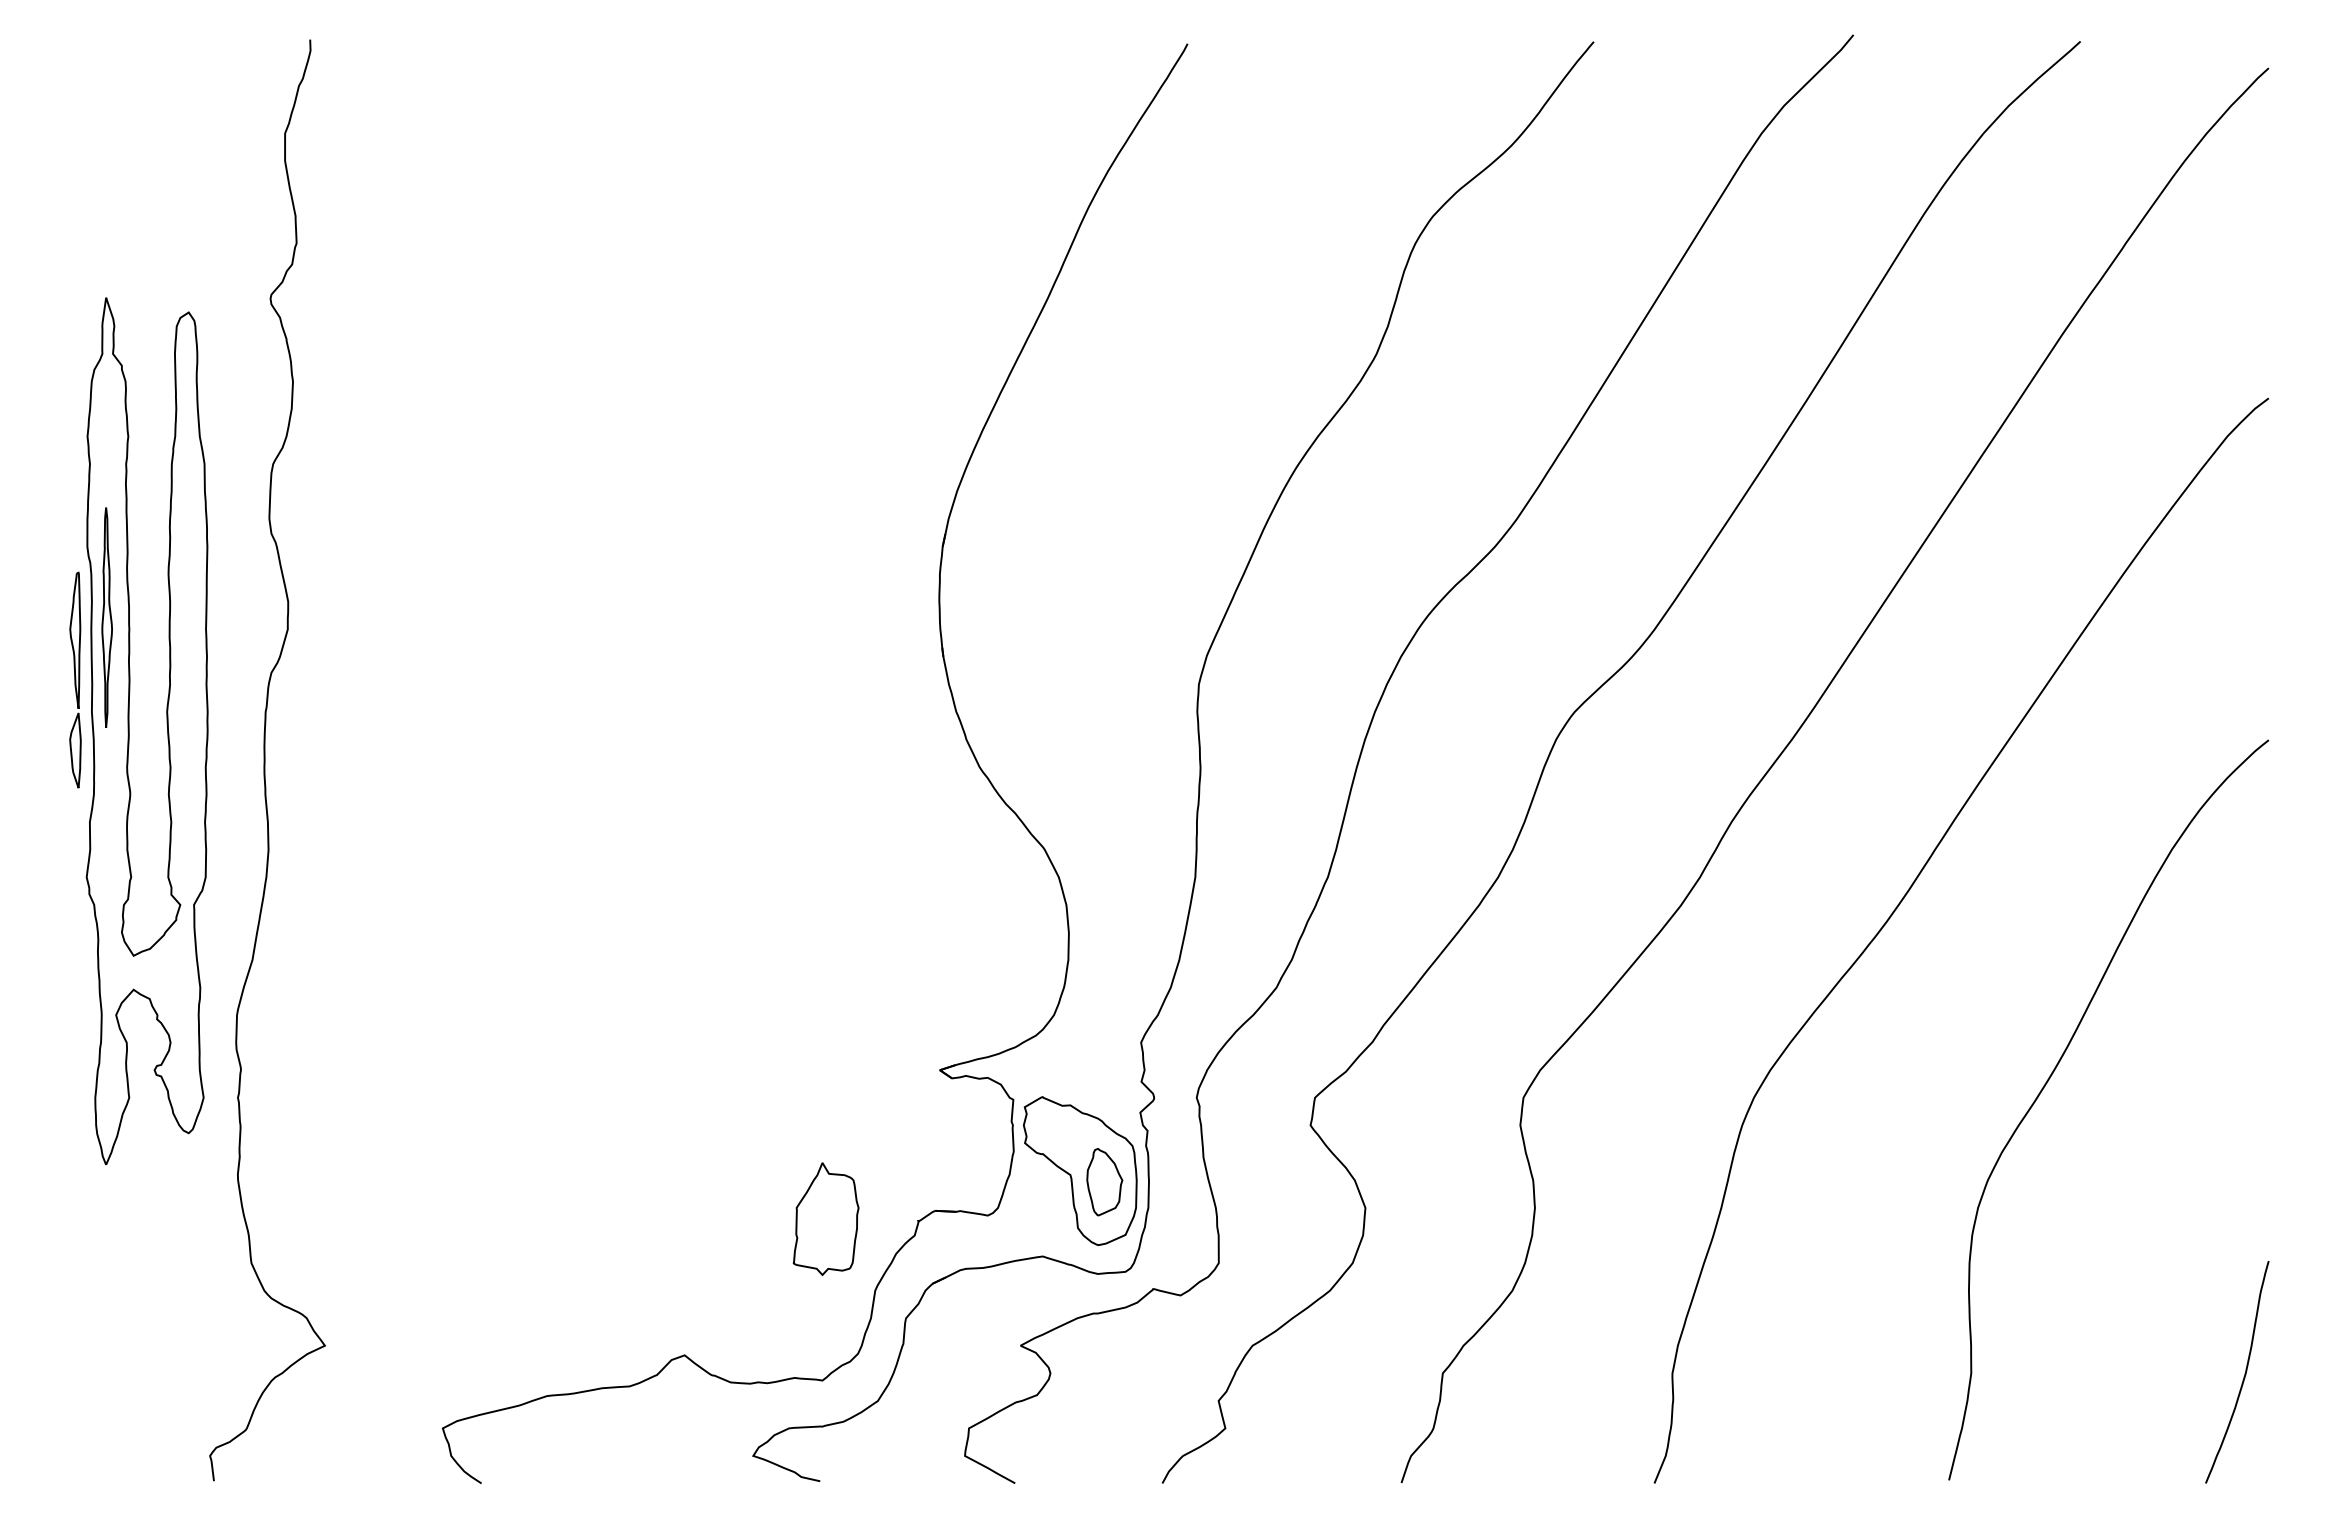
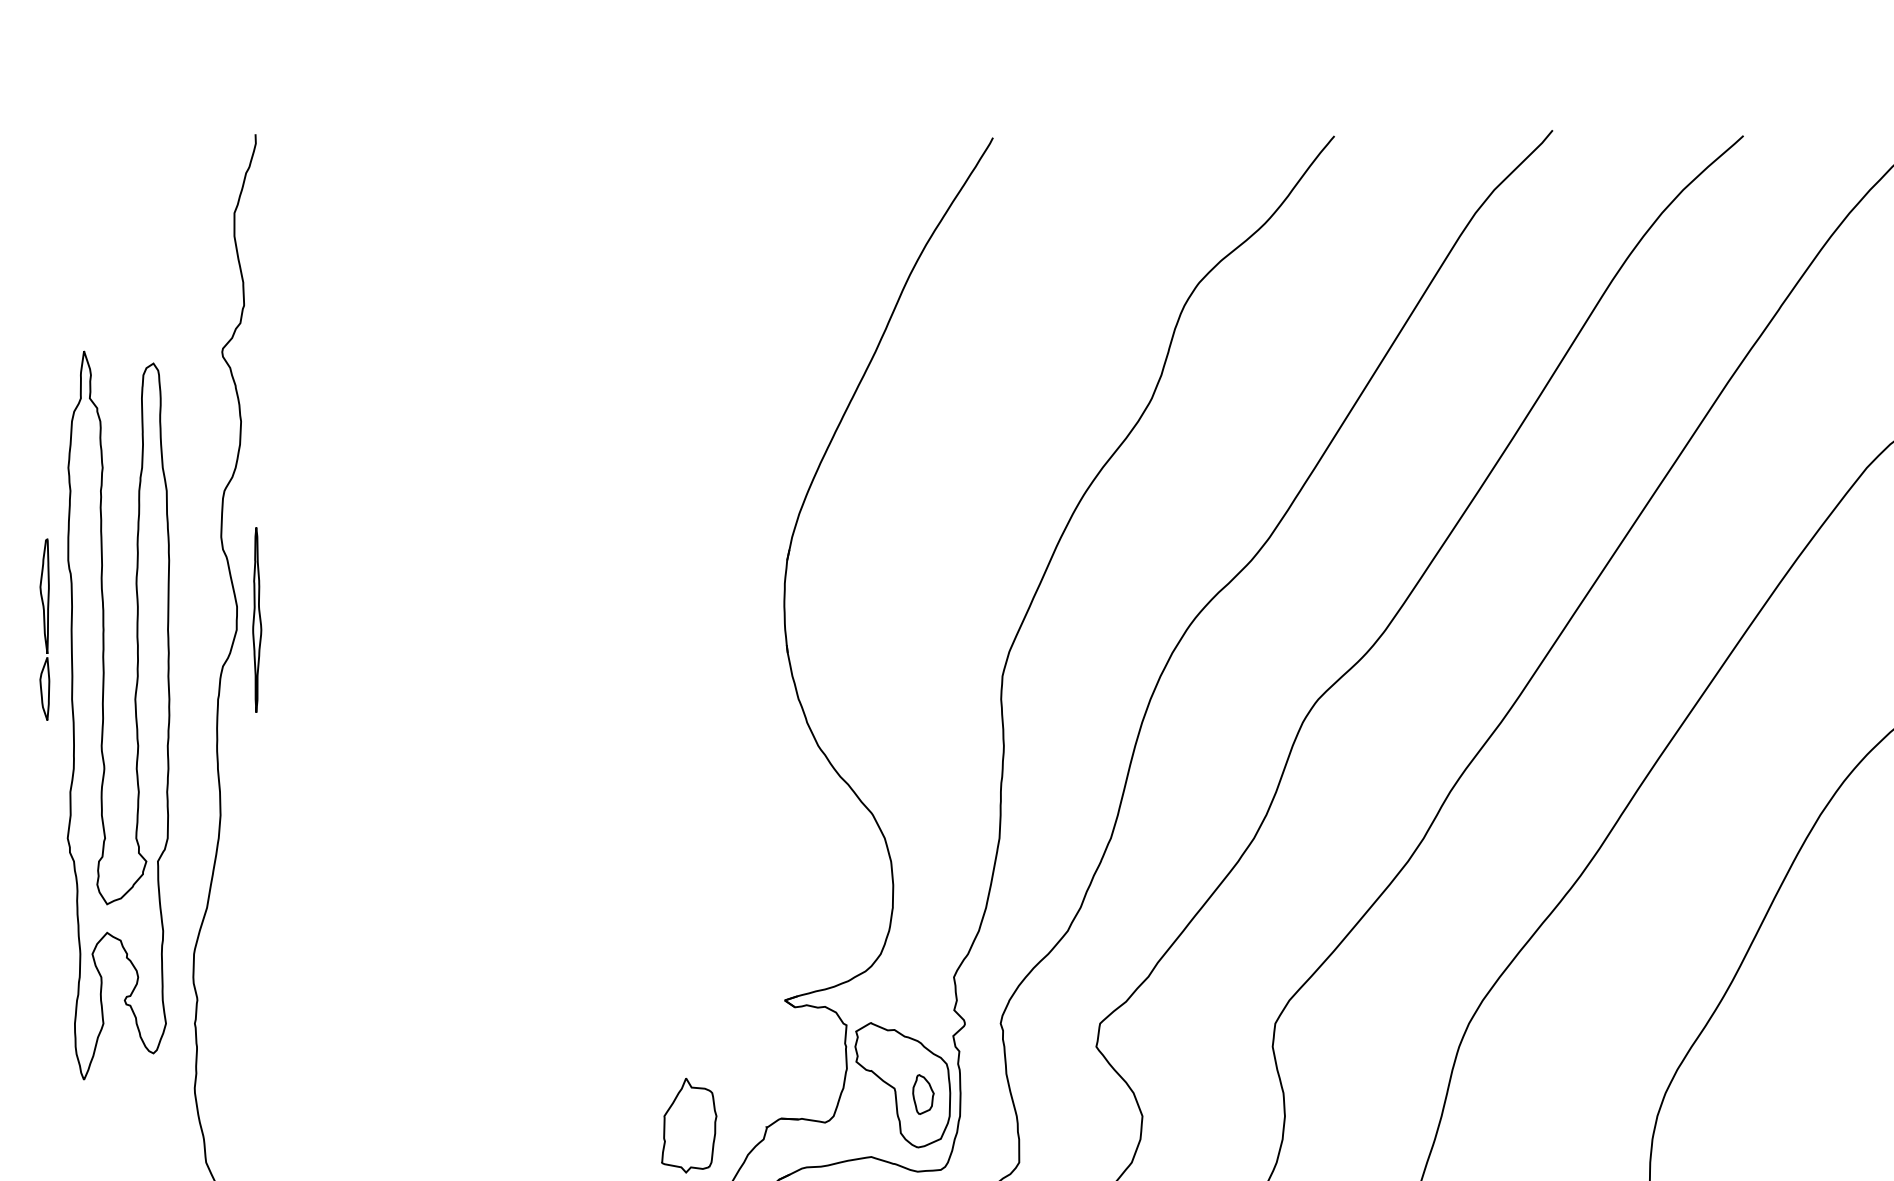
part: (106, 617) -> (256, 619), moved
part: (75, 679) -> (44, 629), moved
part: (1104, 1182) -> (923, 1094), size x0.7

